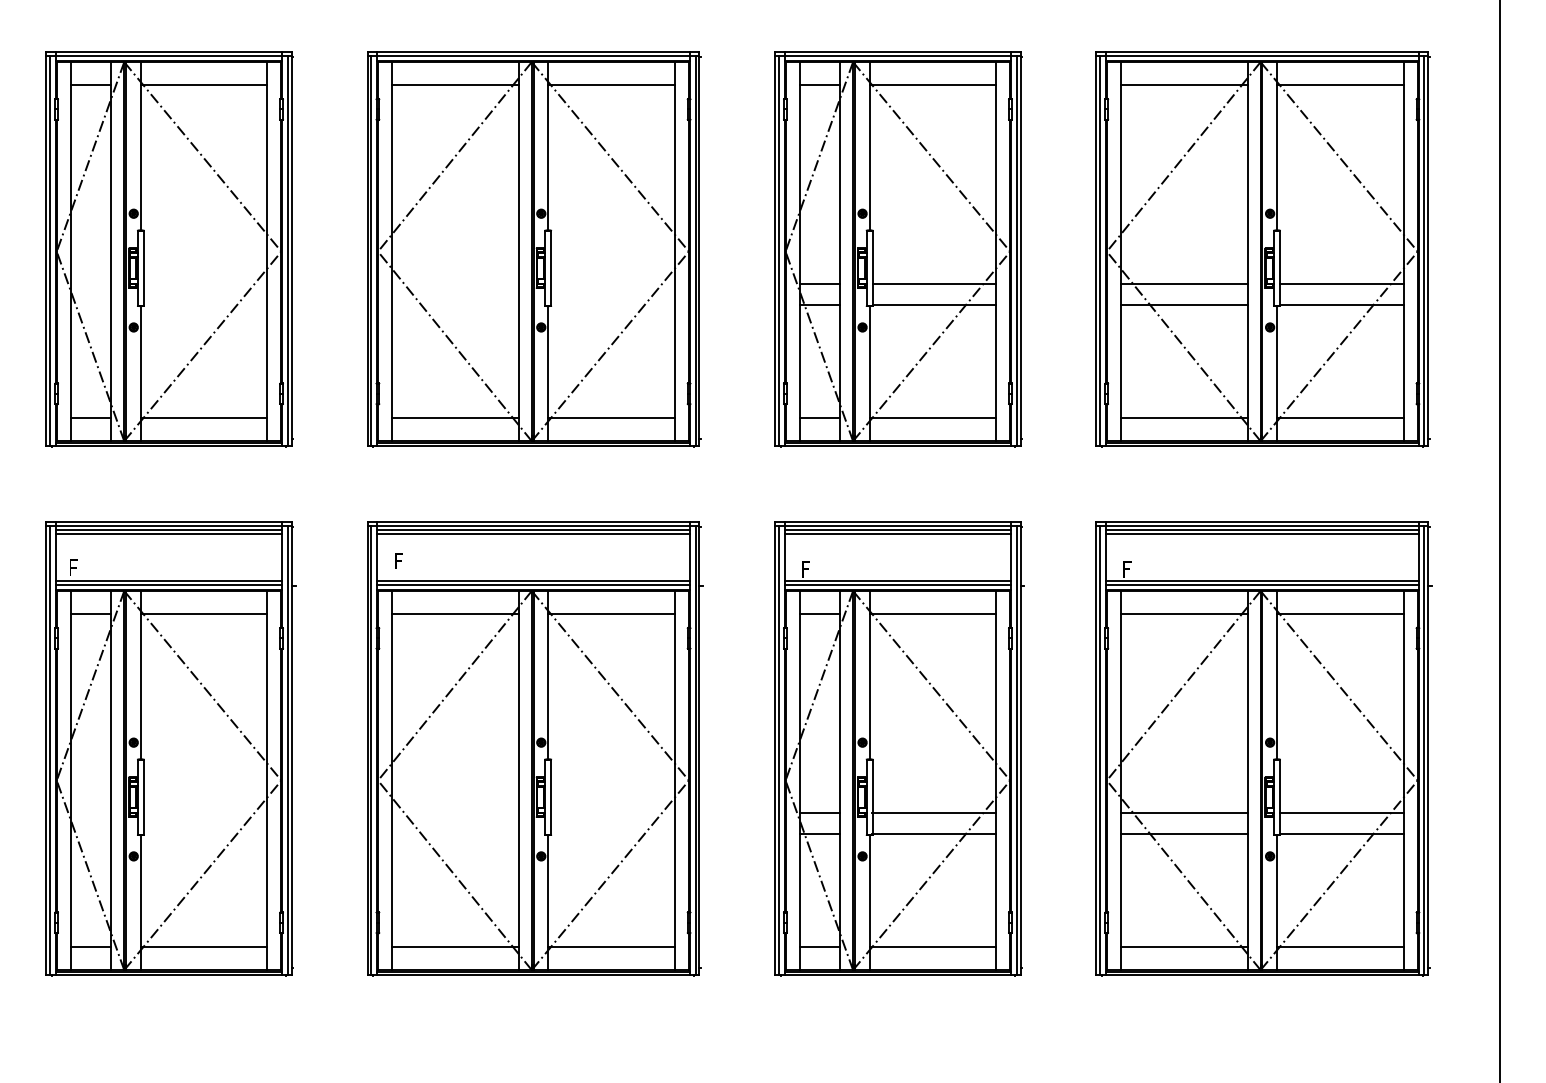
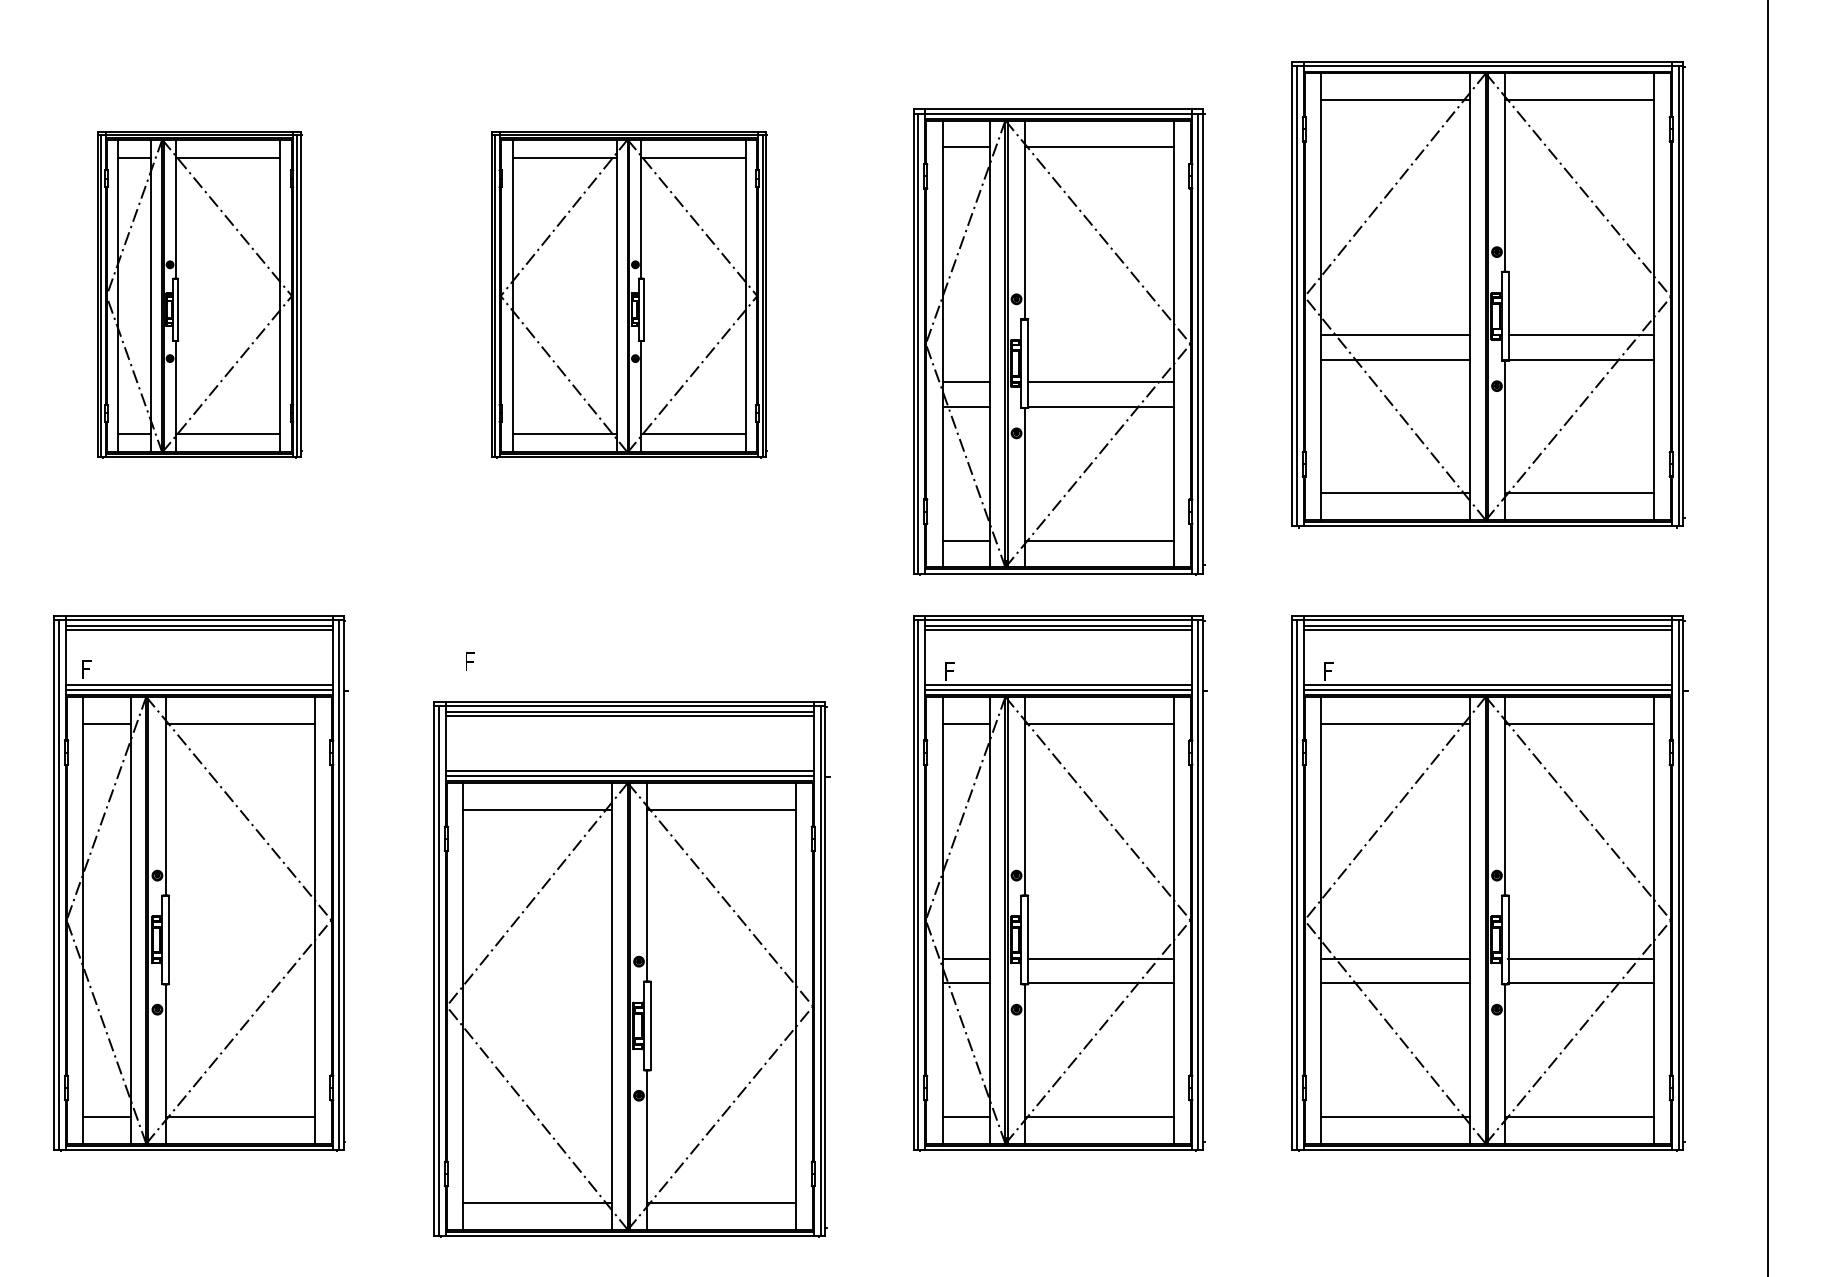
part: (169, 249) -> (199, 294), size x0.7
part: (534, 249) -> (629, 294), size x0.7
part: (898, 249) -> (1058, 341), moved
part: (535, 748) -> (632, 968), moved

